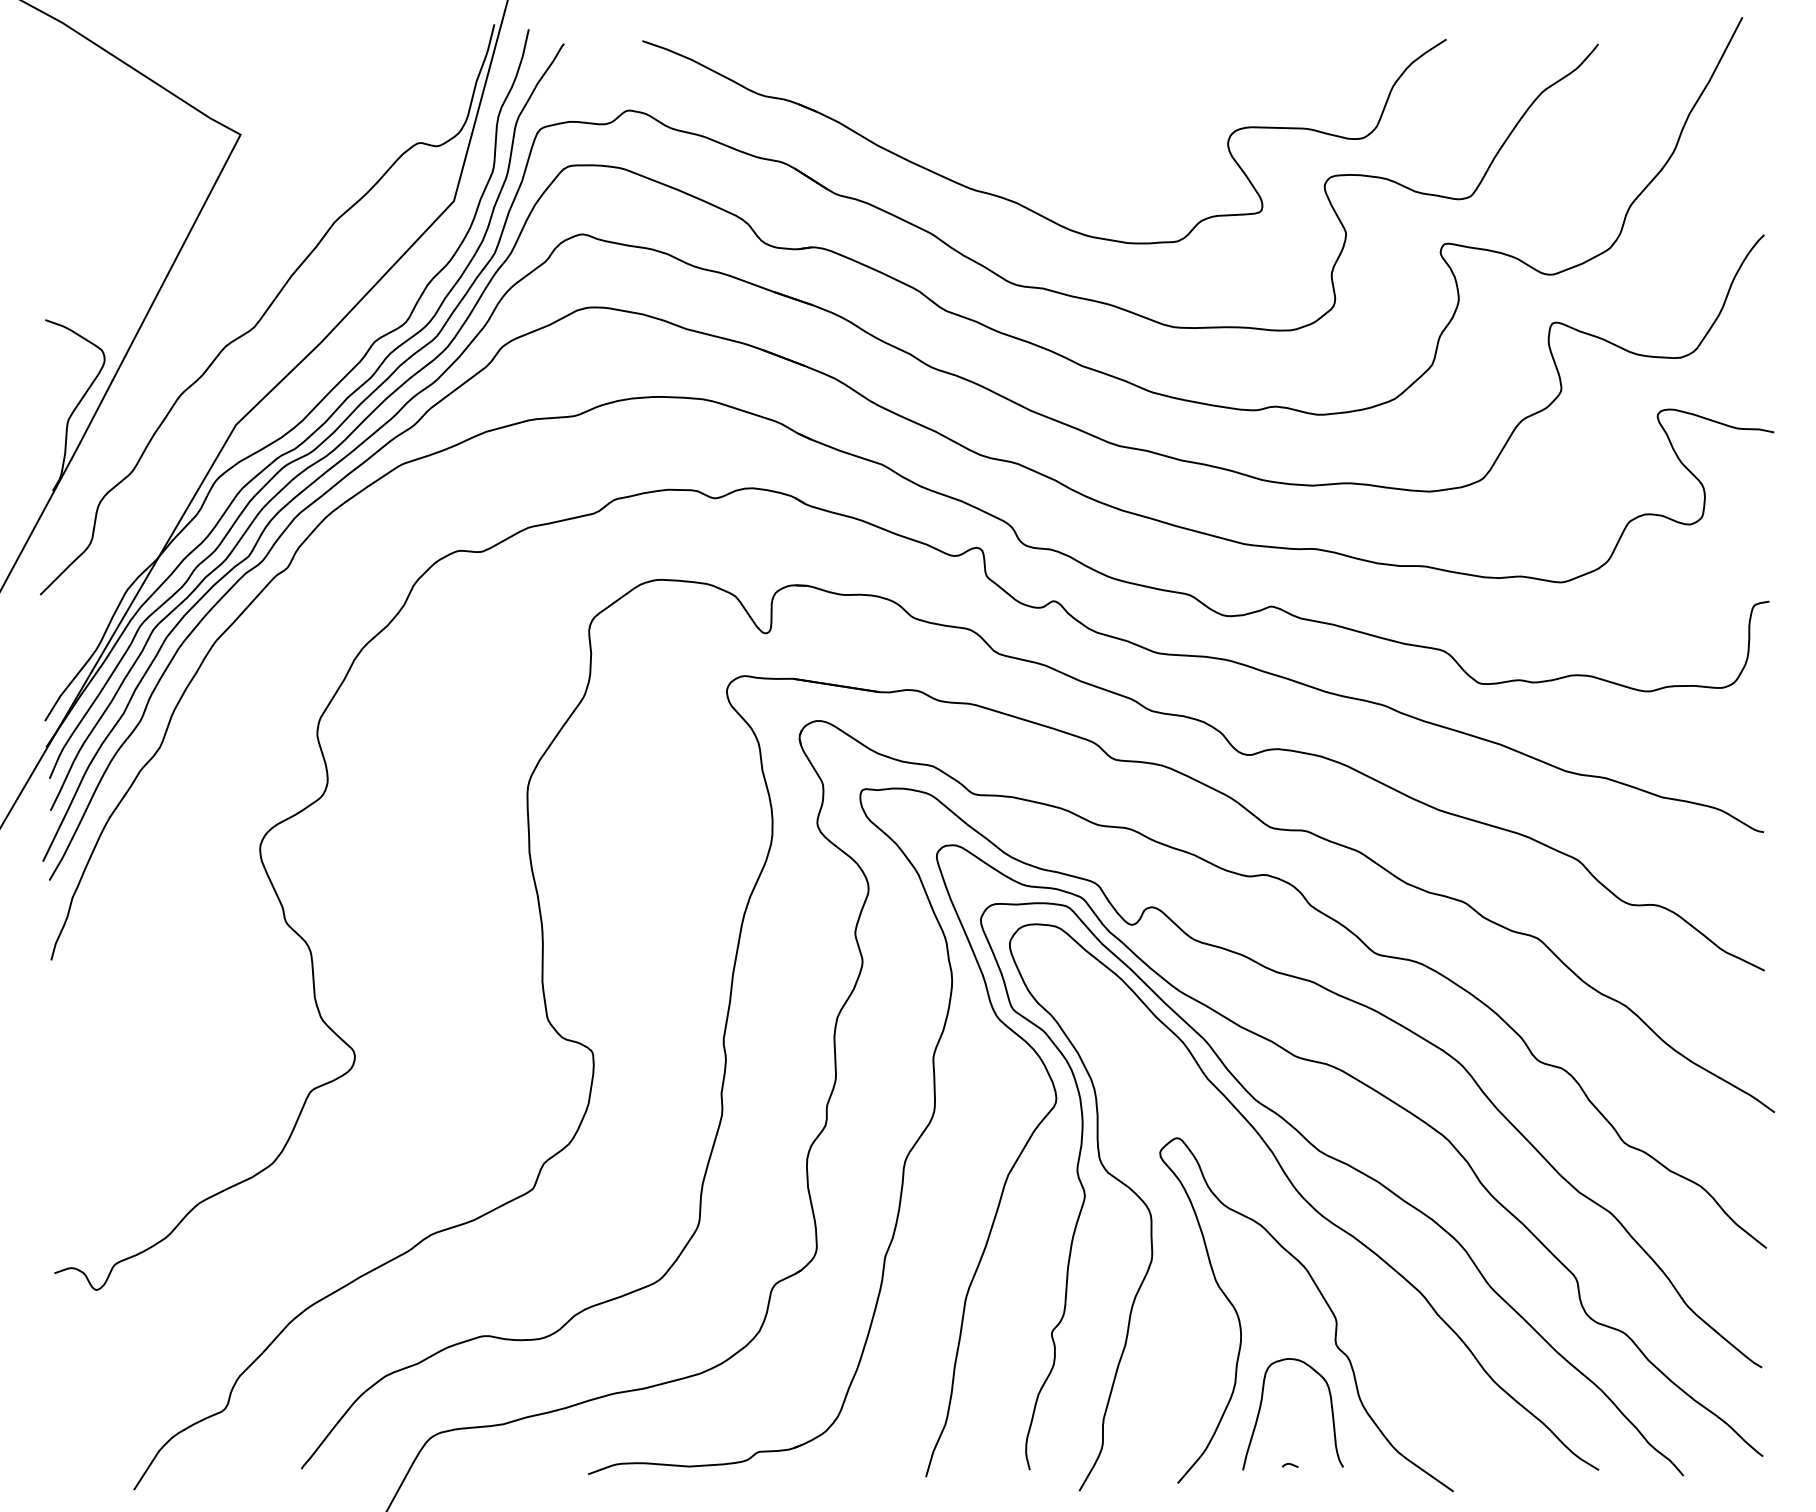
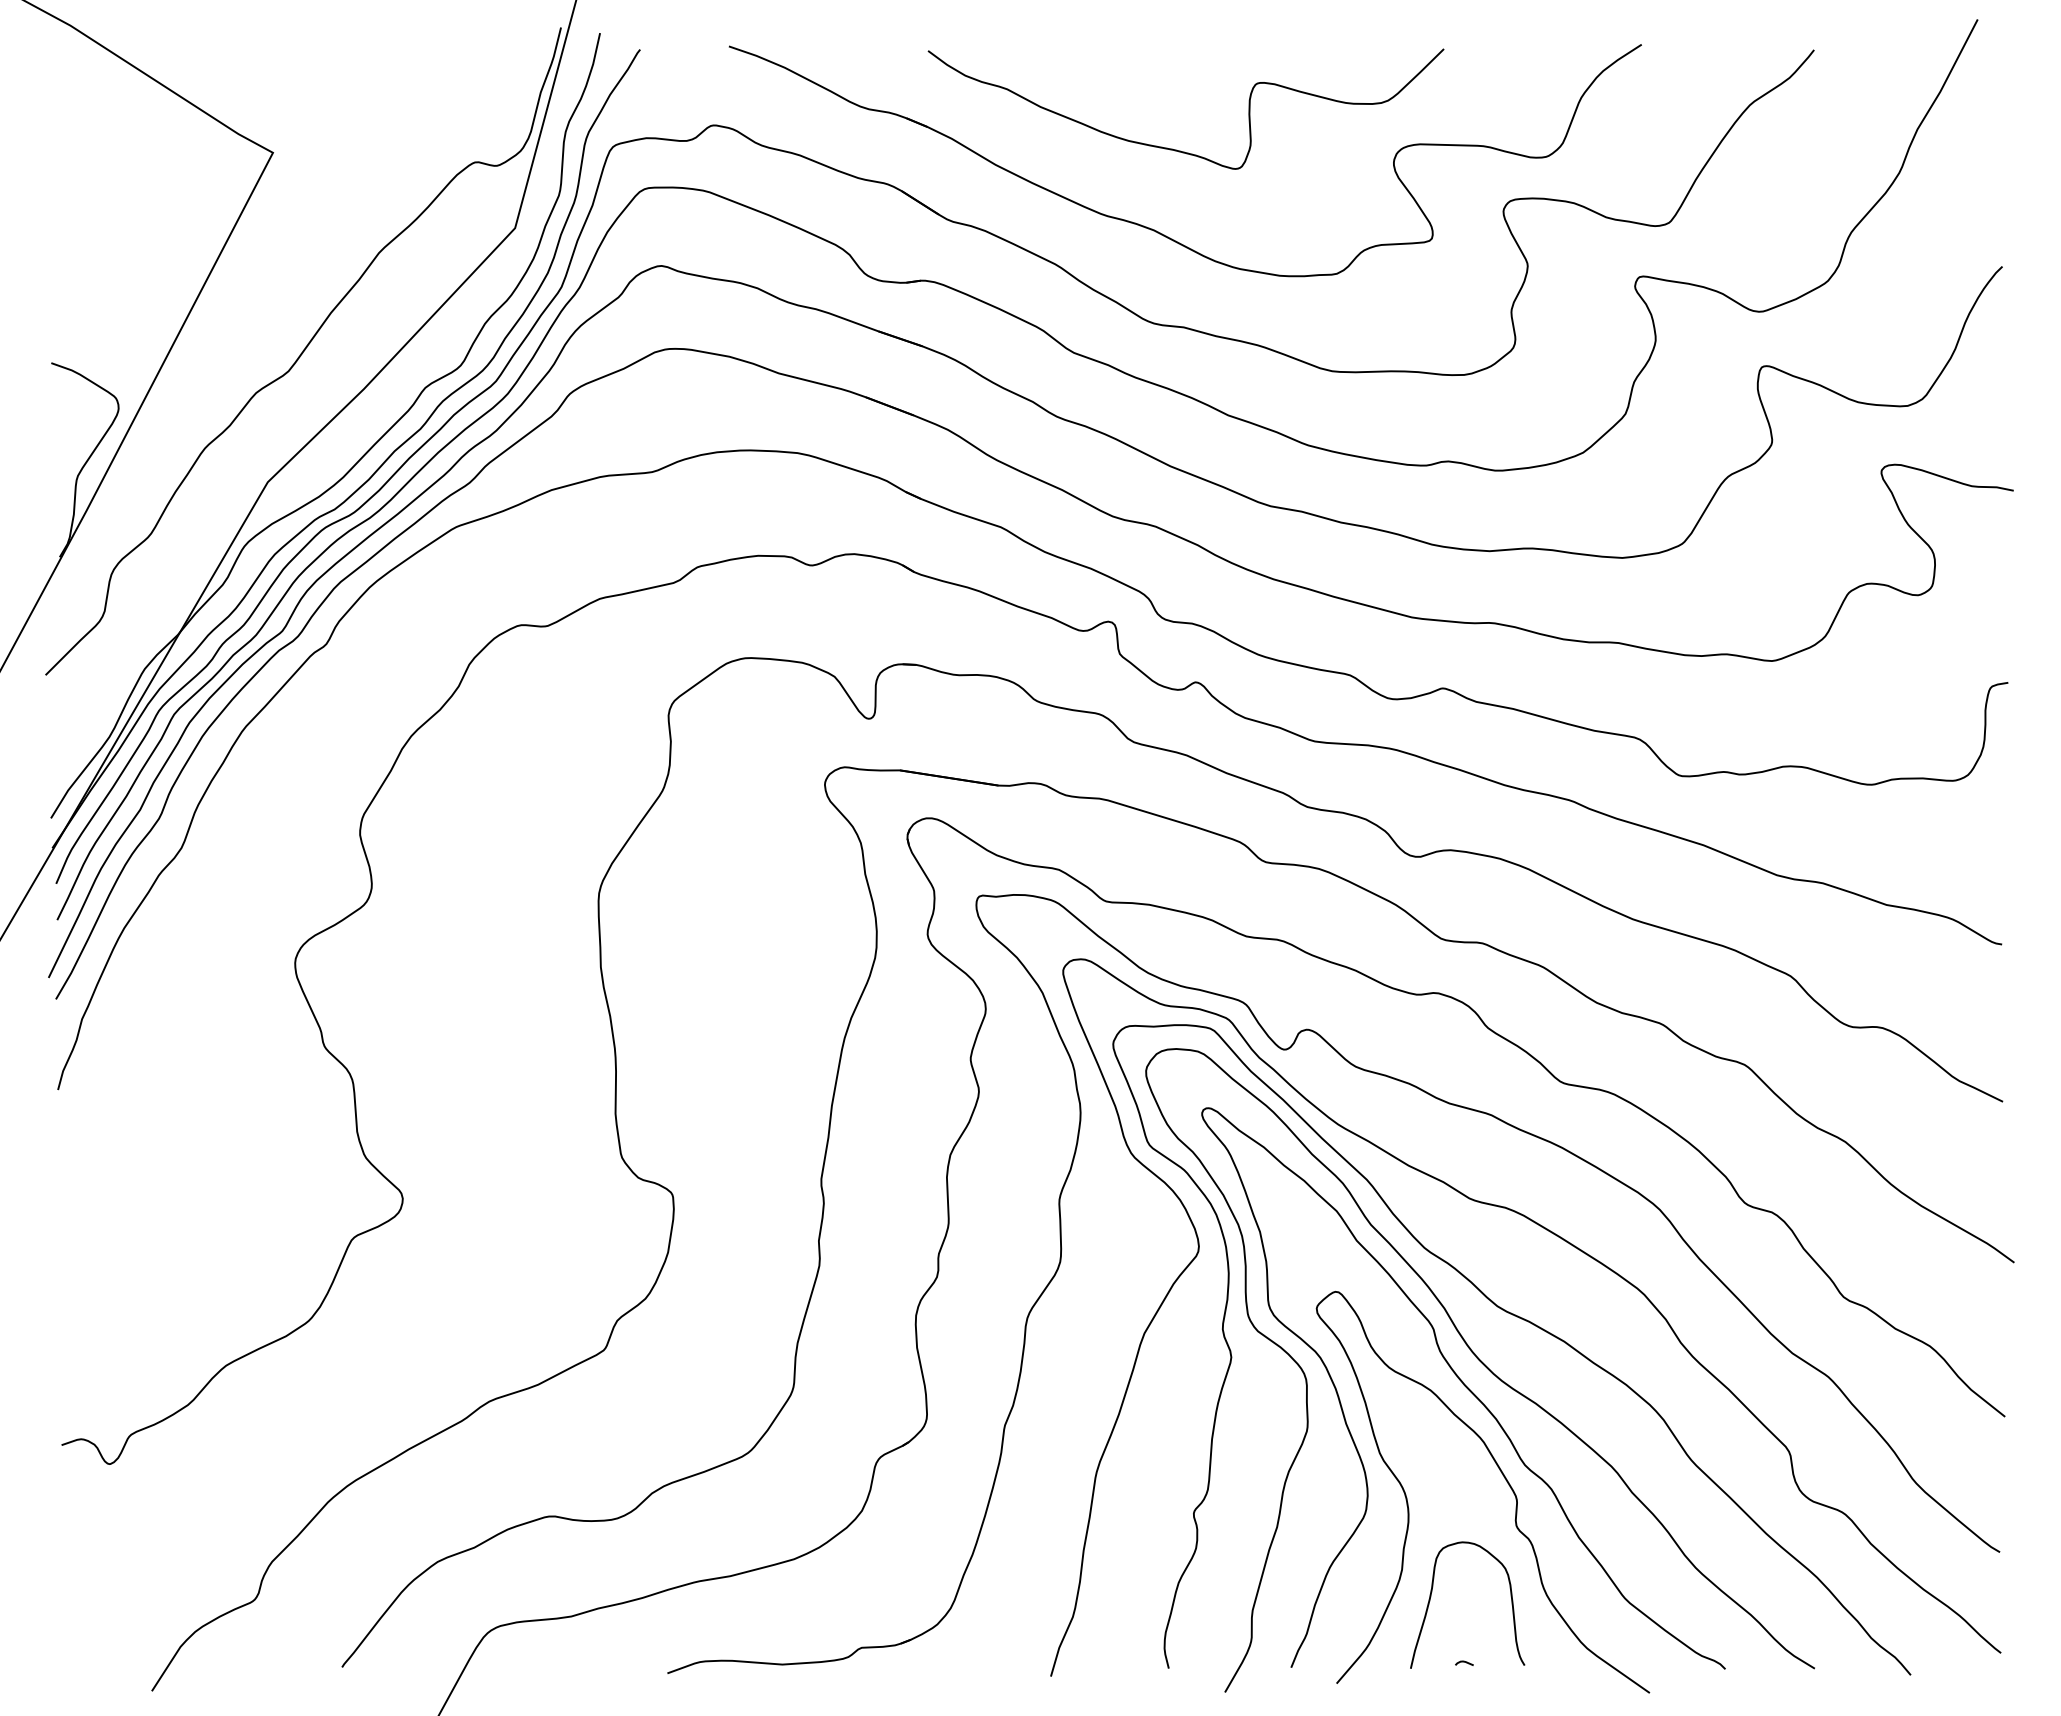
curve: (1036, 131) -> (1176, 149), added
curve: (1290, 1221) -> (1464, 1386), added

